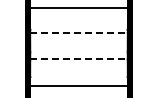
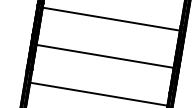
line: (79, 32) -> (112, 18), dashed -> solid
line: (79, 59) -> (105, 56), dashed -> solid

